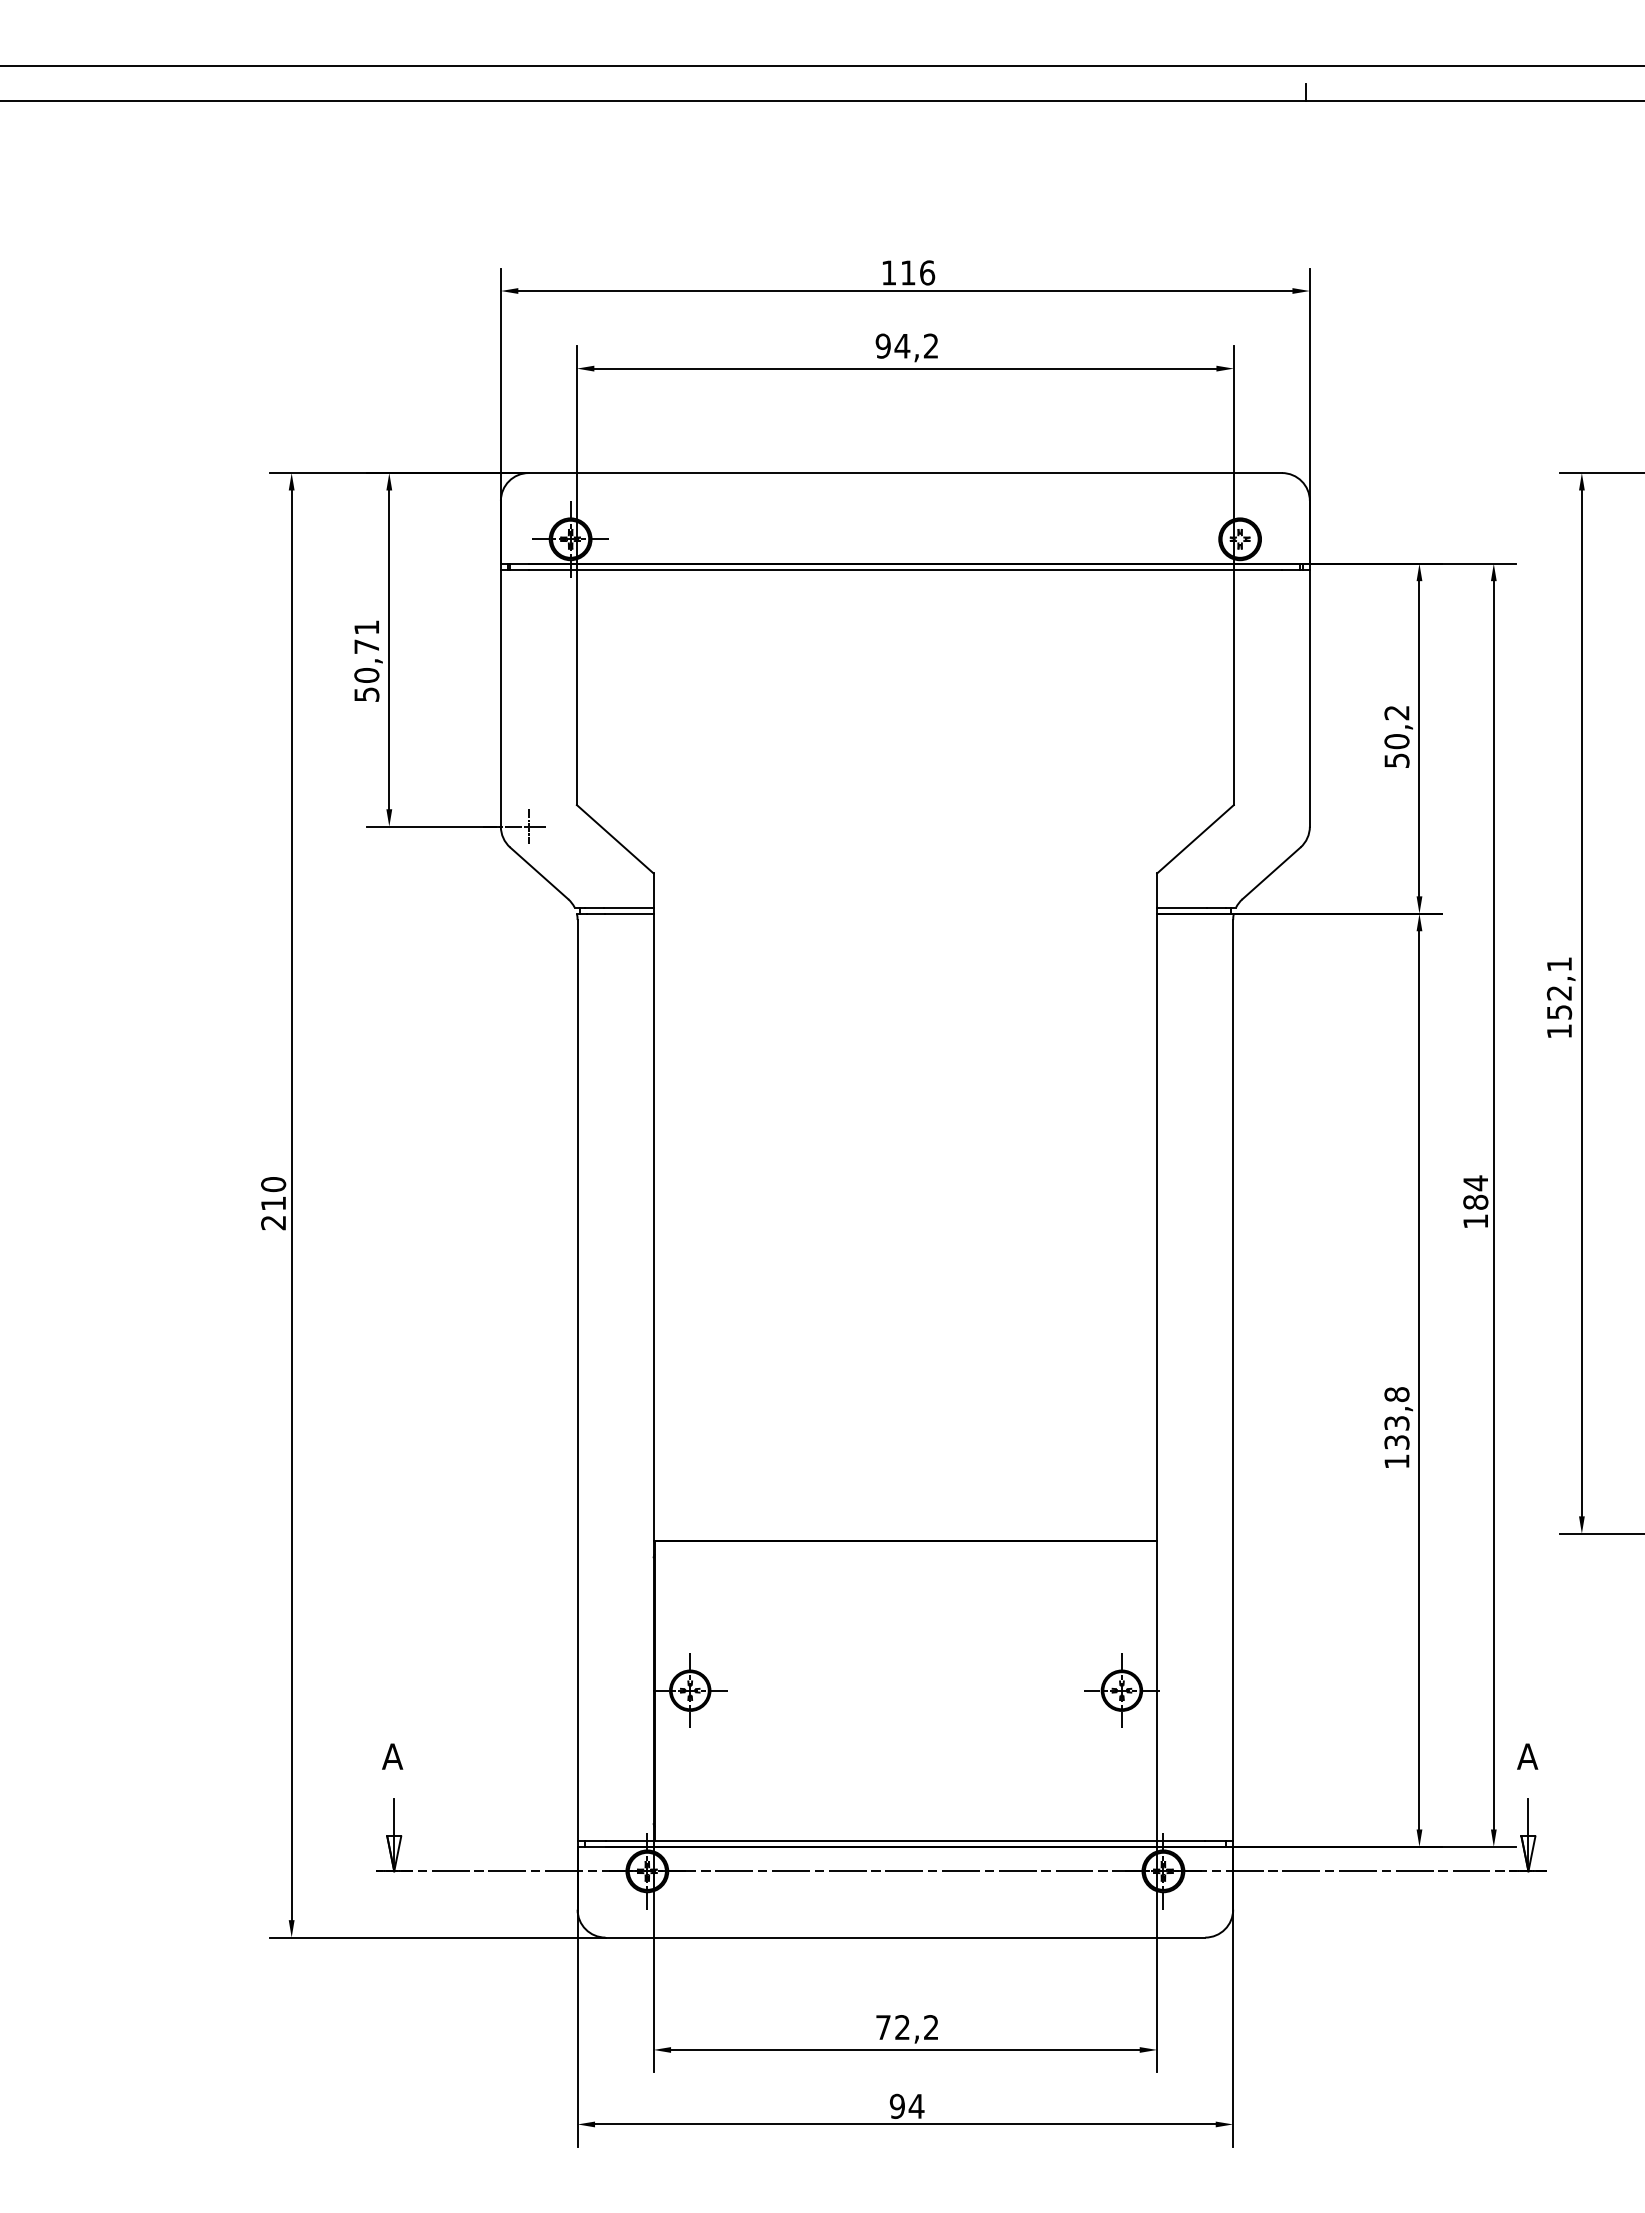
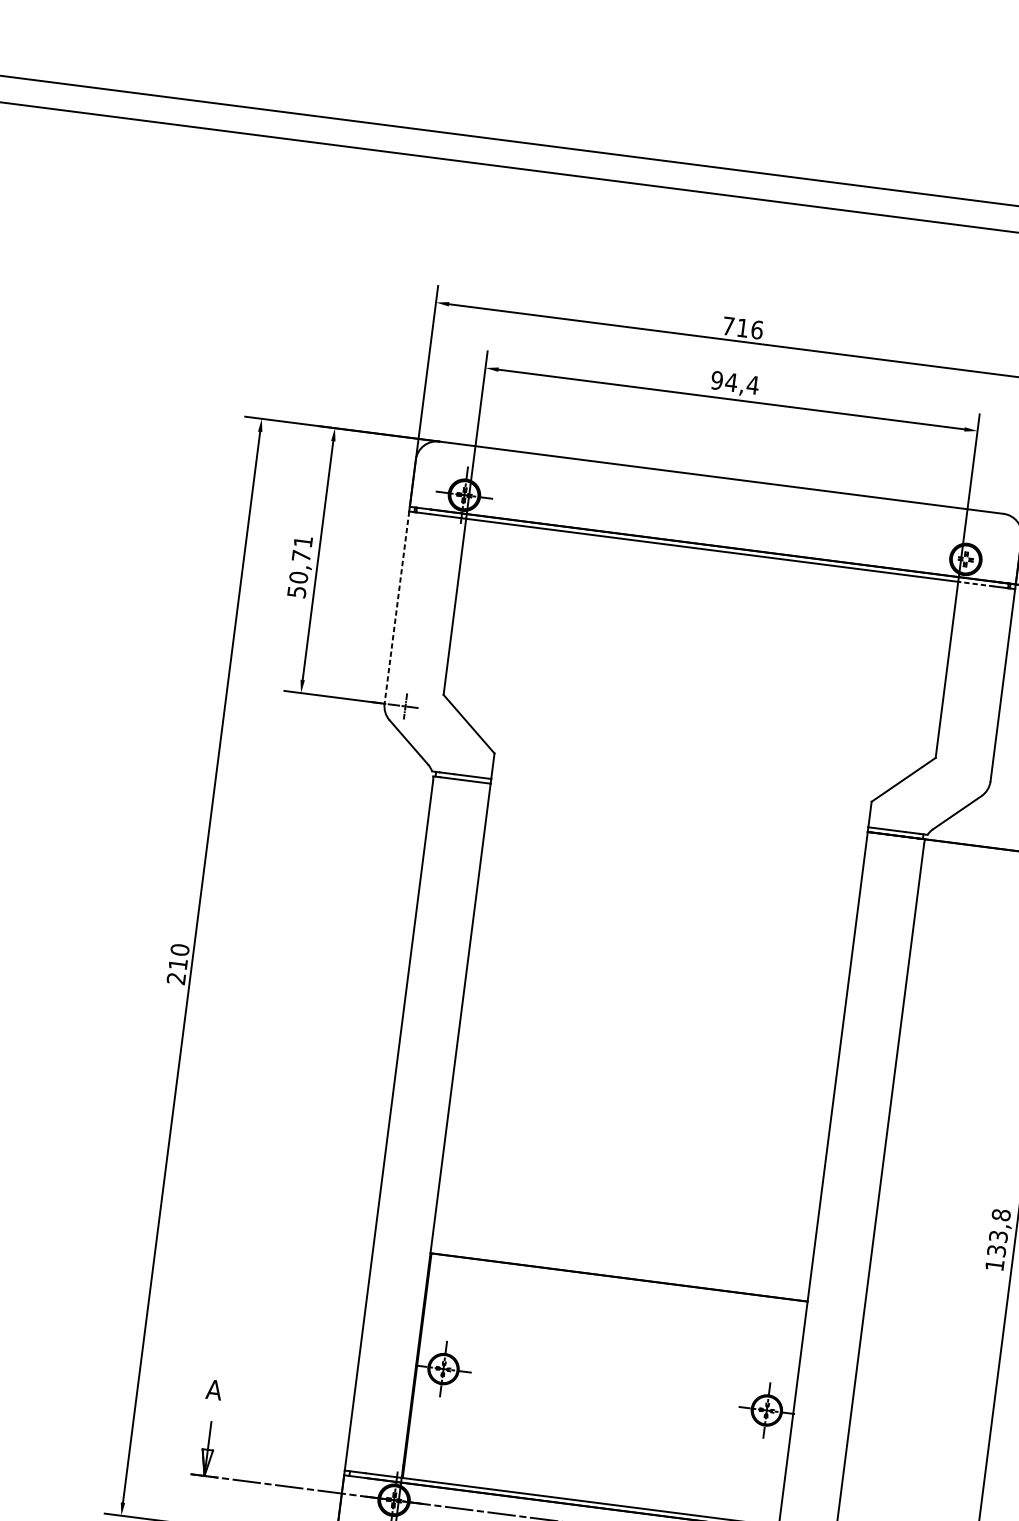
text: (889, 272) -> (728, 325), 116 -> 716
text: (931, 345) -> (753, 384), 94,2 -> 94,4
line: (1257, 569) -> (975, 583), solid -> dashed
line: (500, 698) -> (396, 607), solid -> dashed

